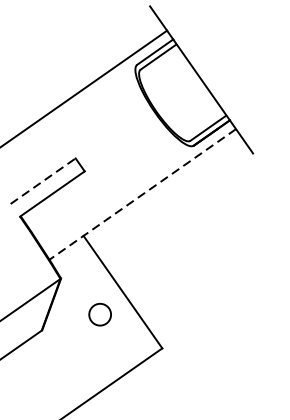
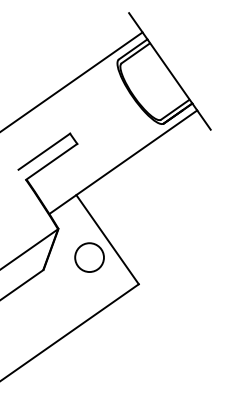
line: (43, 180) -> (44, 151), dashed -> solid
line: (141, 194) -> (122, 162), dashed -> solid
circle: (100, 314) -> (89, 257), size x1.67

